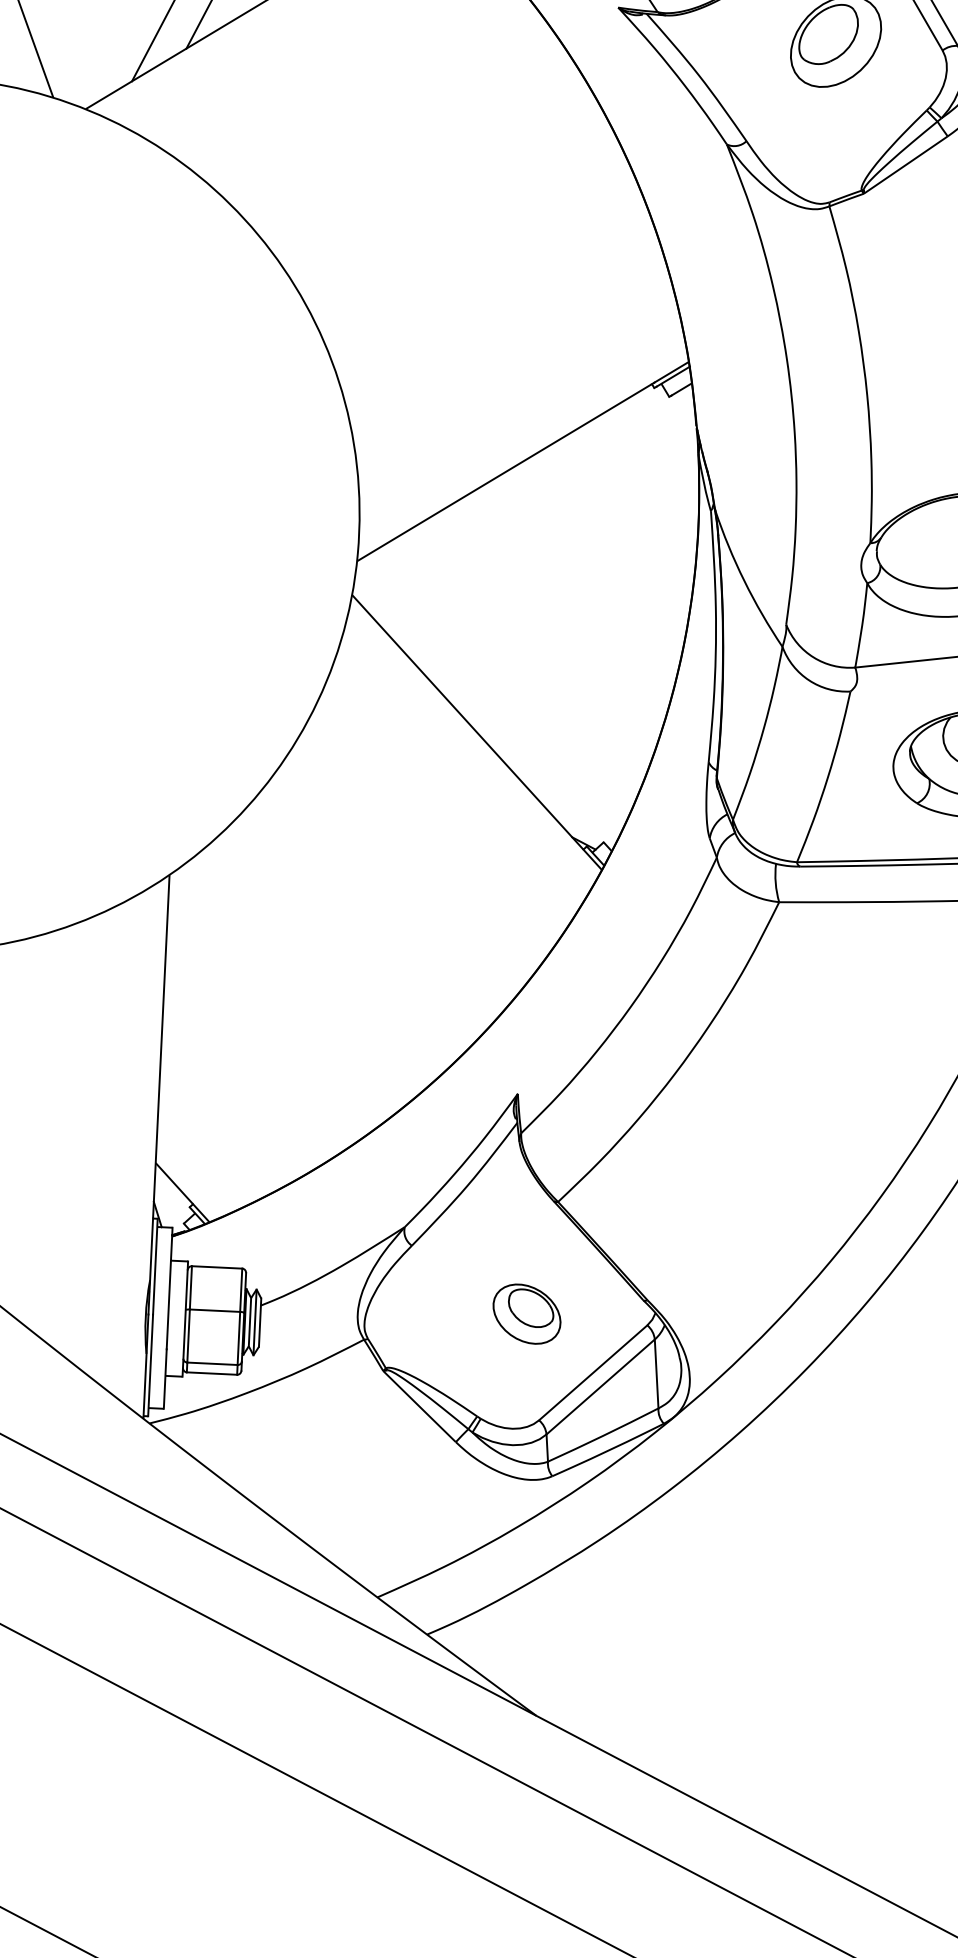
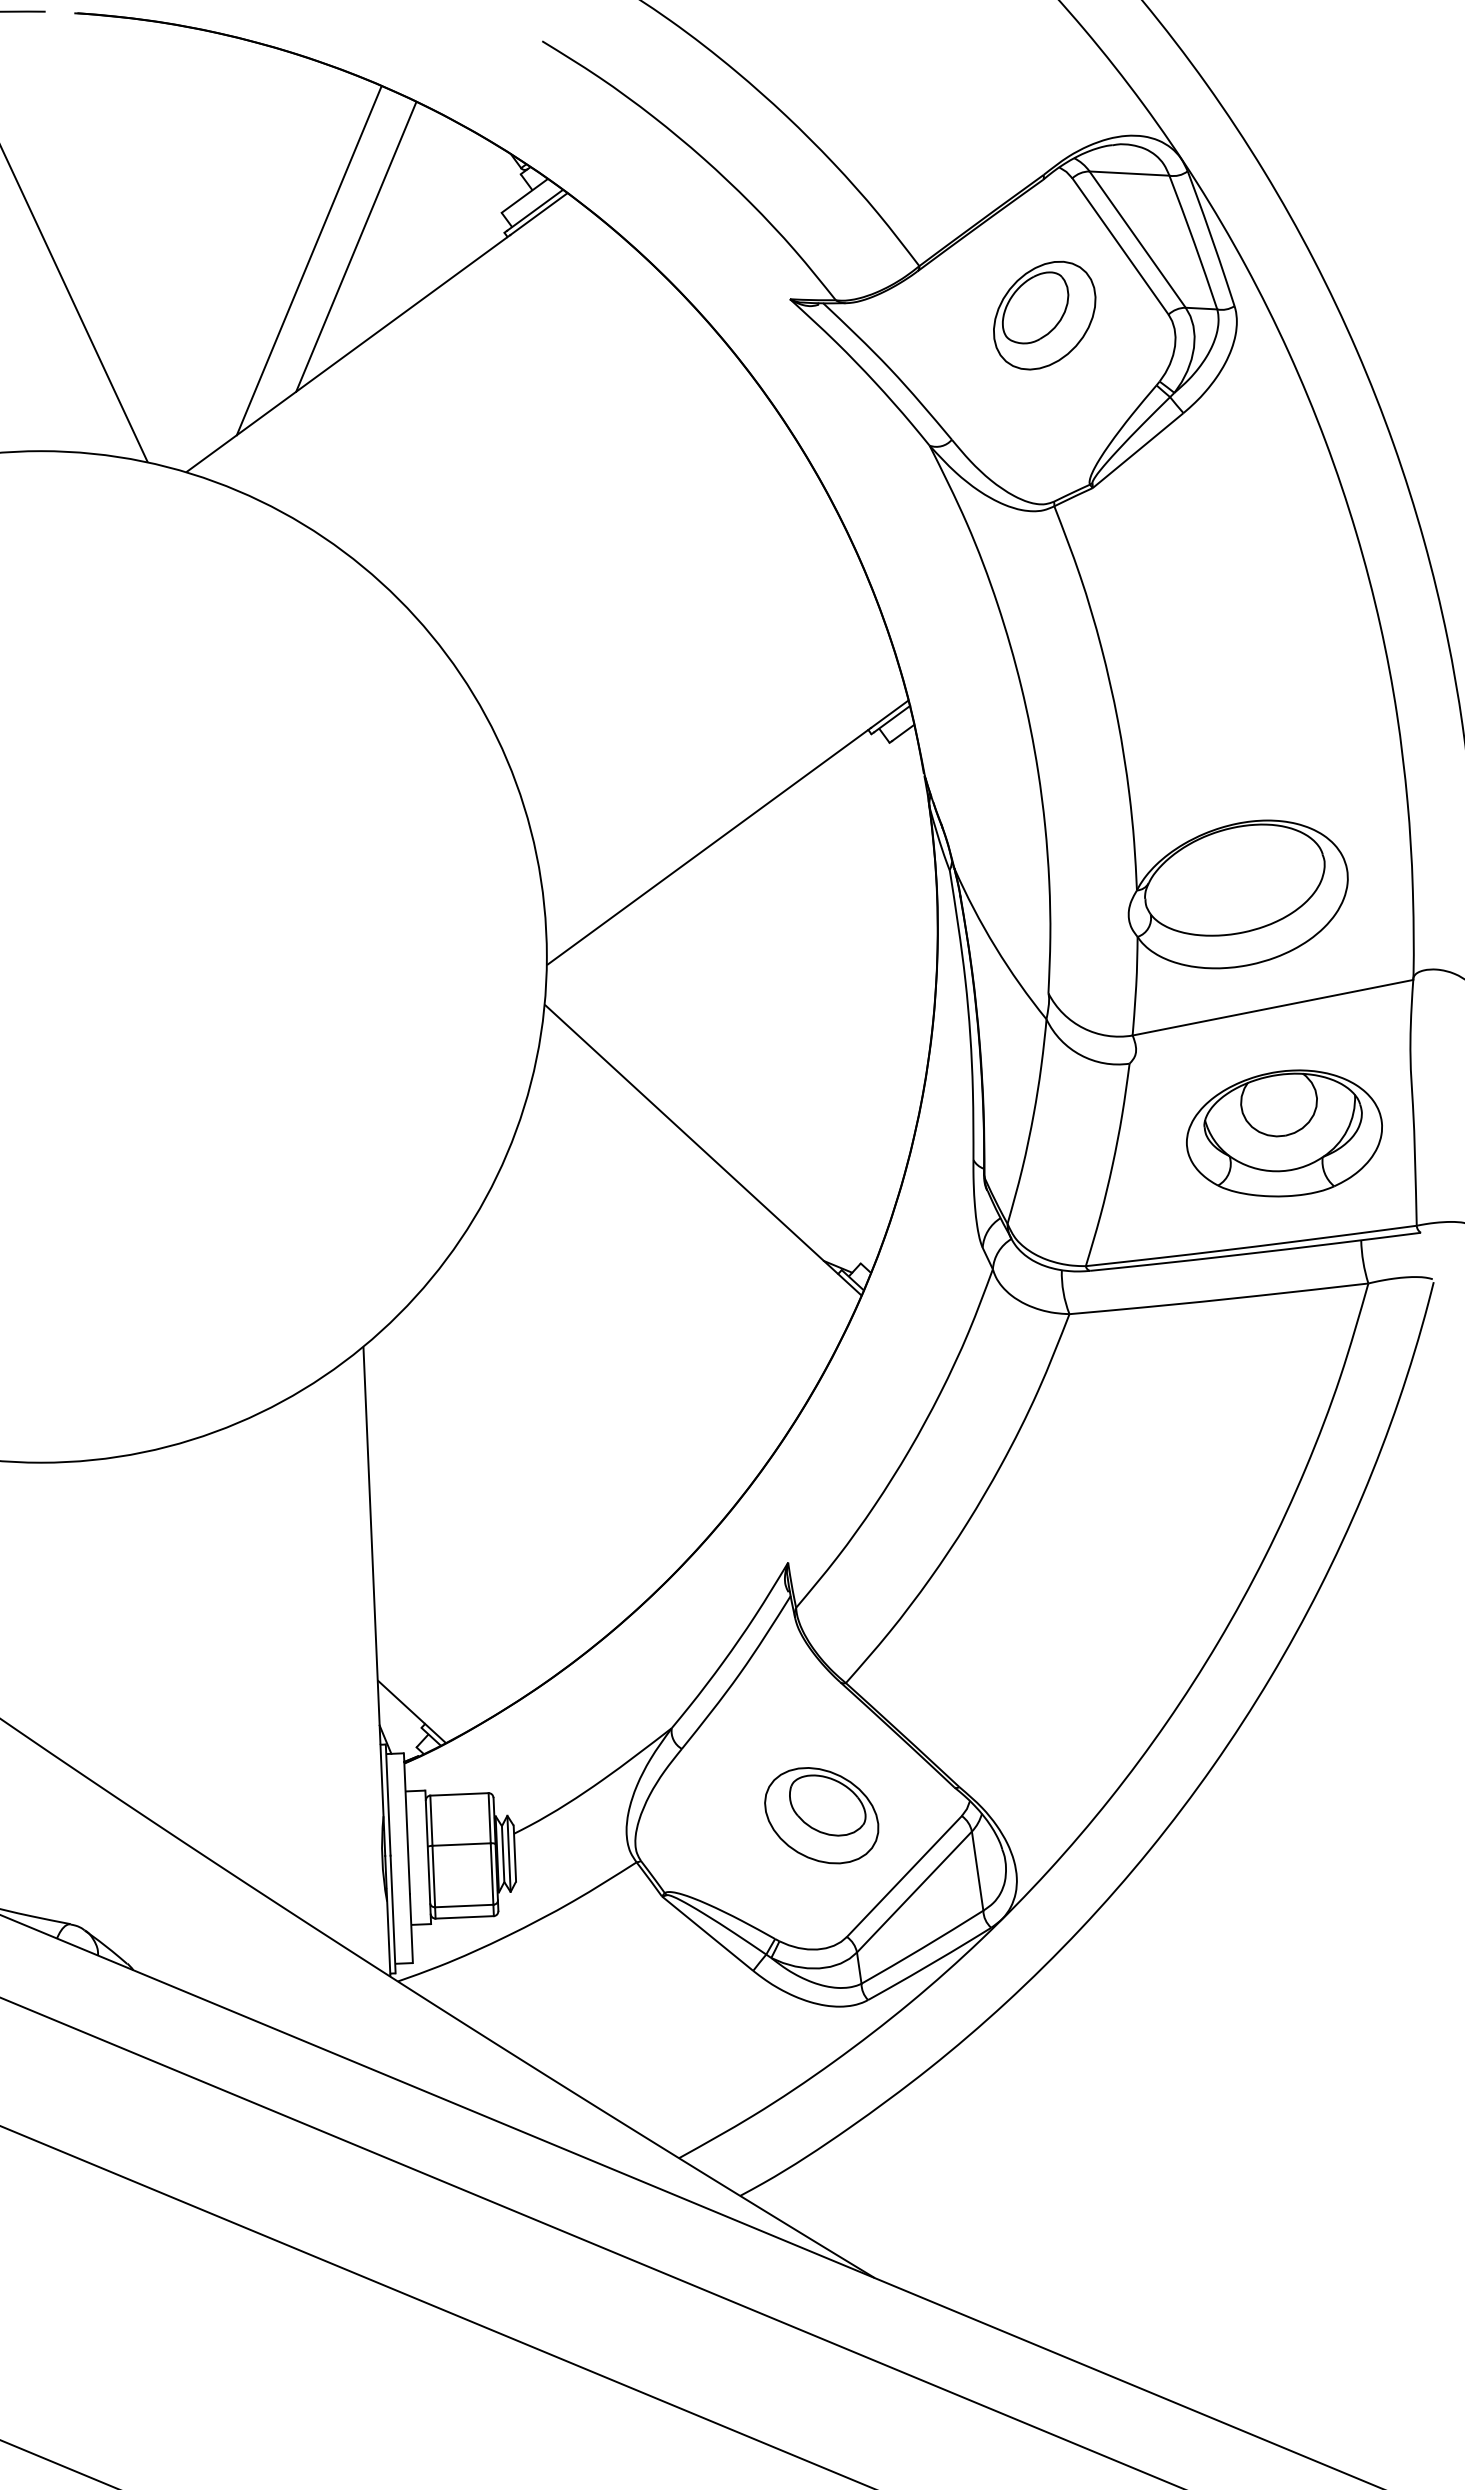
part: (526, 1313) -> (821, 1815), size x1.43

